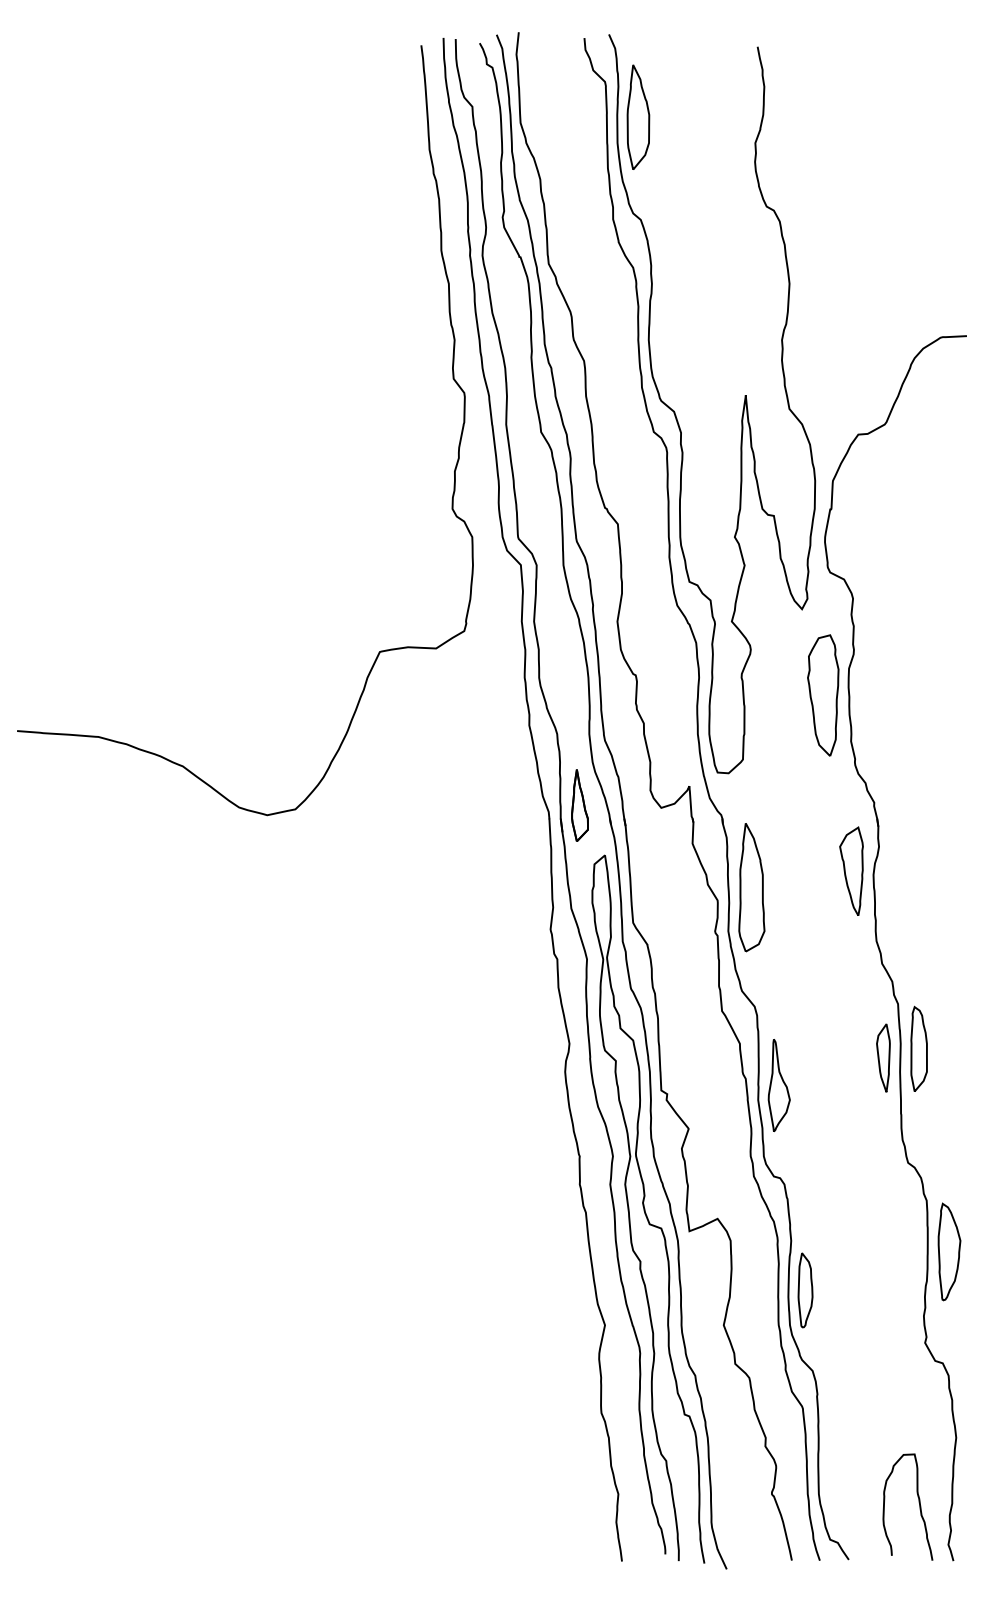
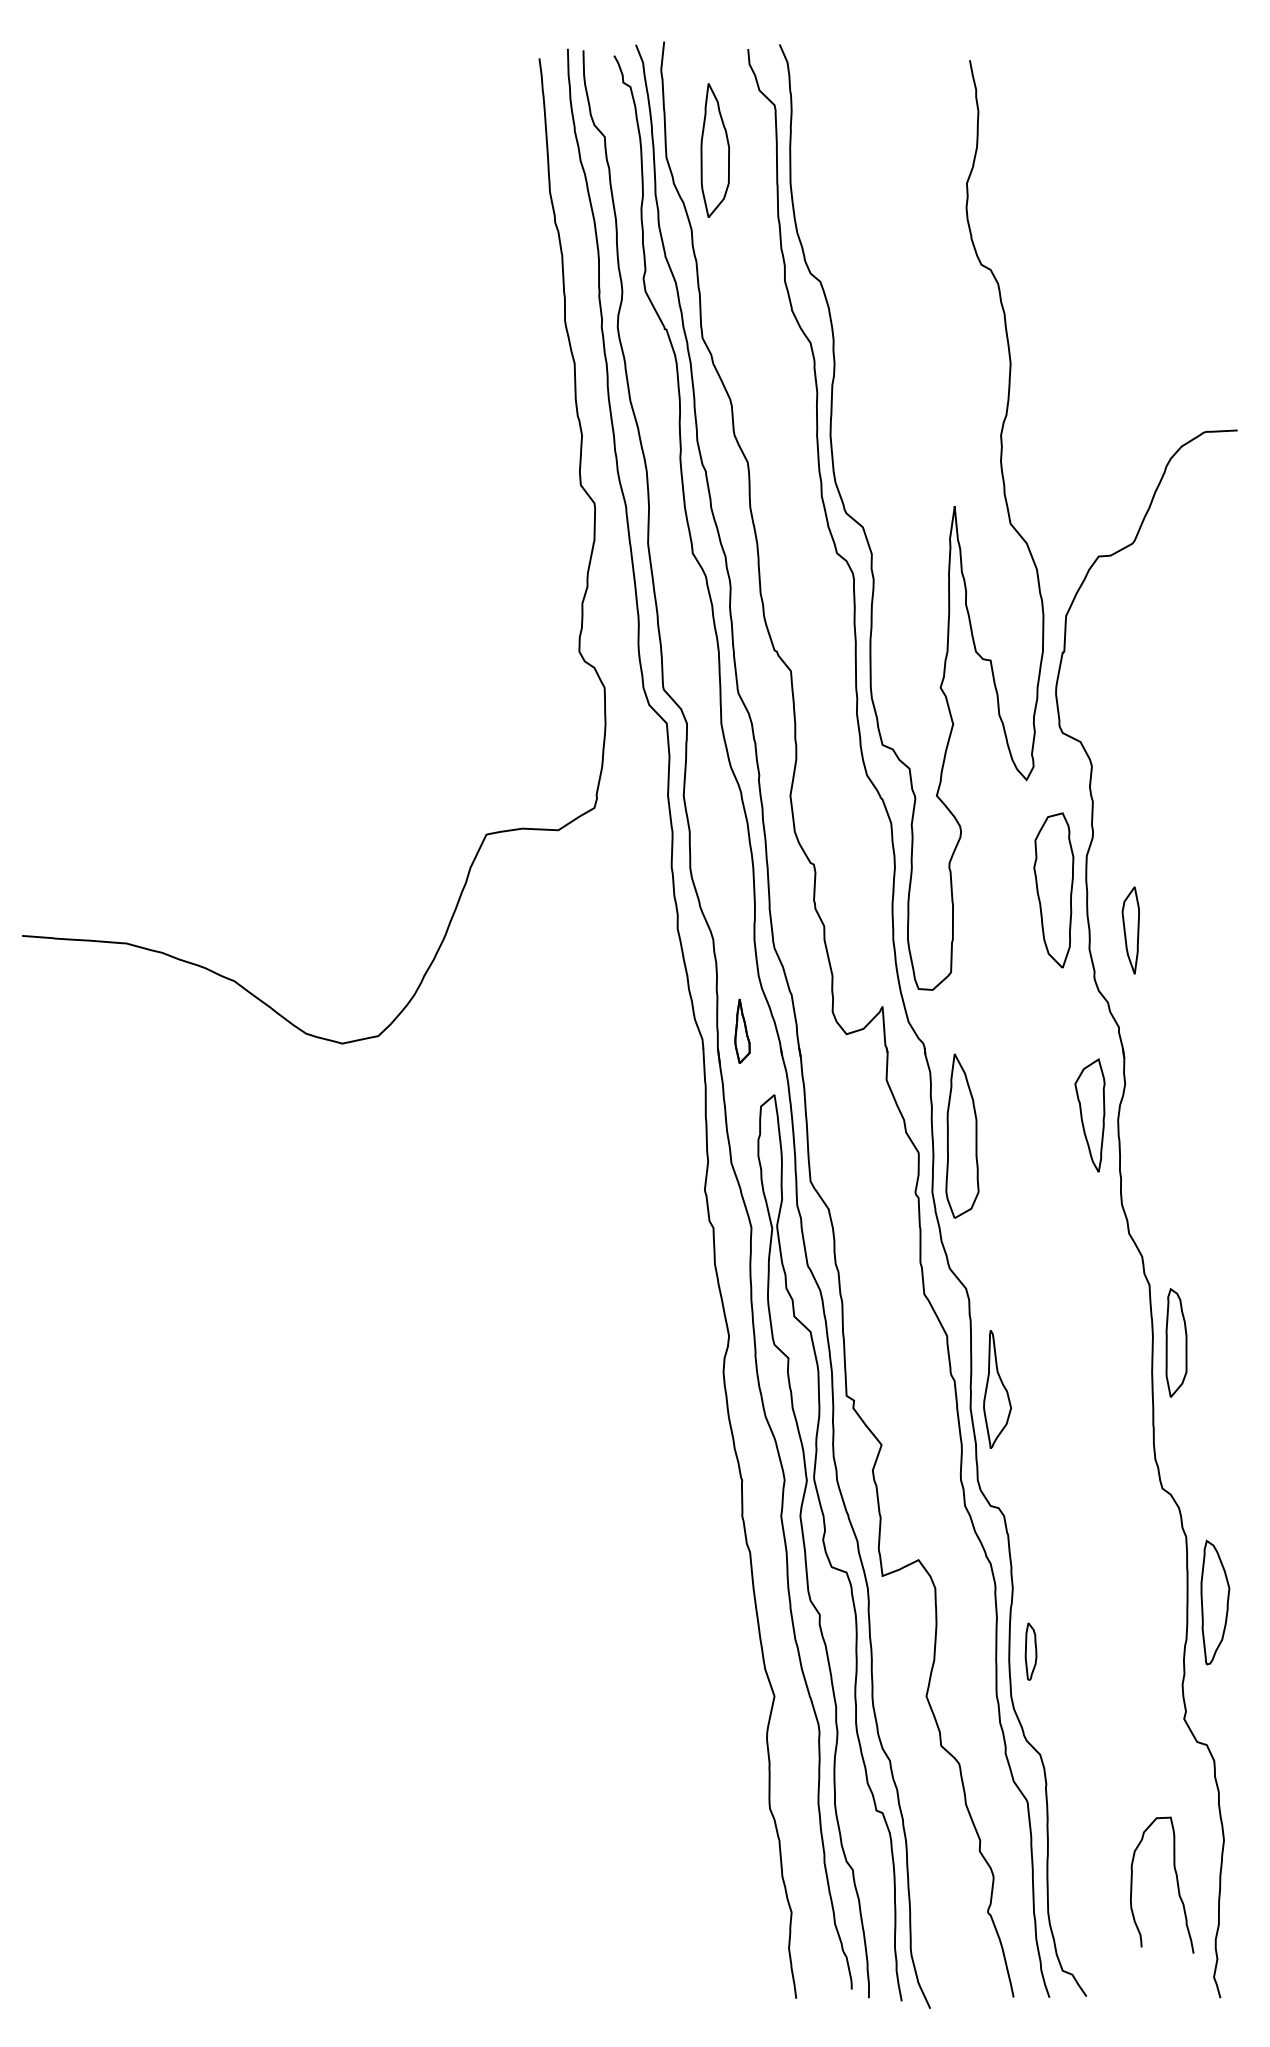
part: (637, 117) -> (714, 150), moved
part: (580, 805) -> (742, 1031), size x0.7
part: (883, 1058) -> (1130, 930), moved
part: (805, 1290) -> (1030, 1651), size x0.6
curve: (919, 1505) -> (1176, 1882), moved

